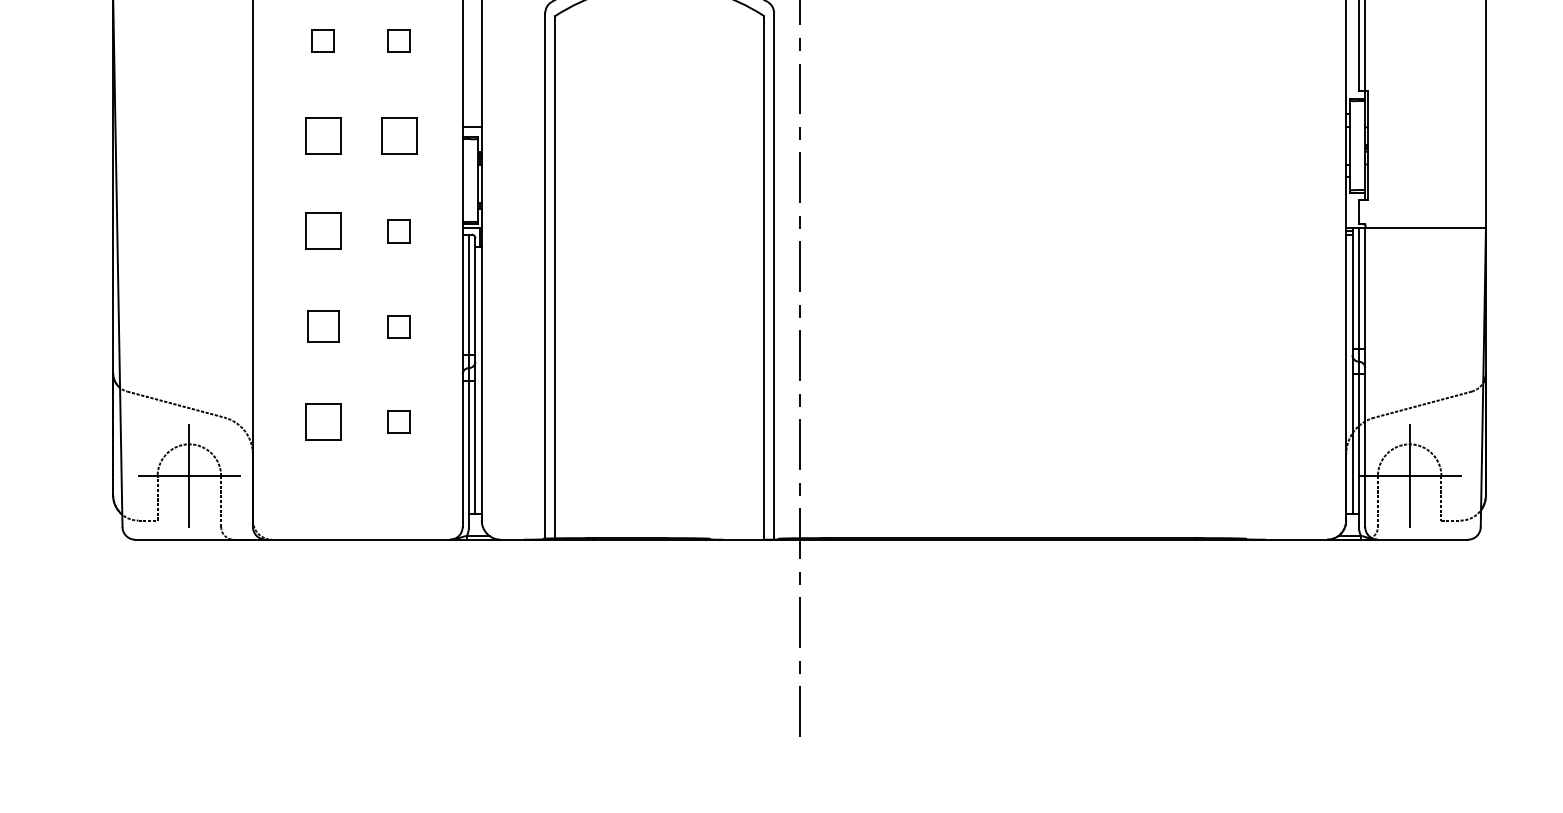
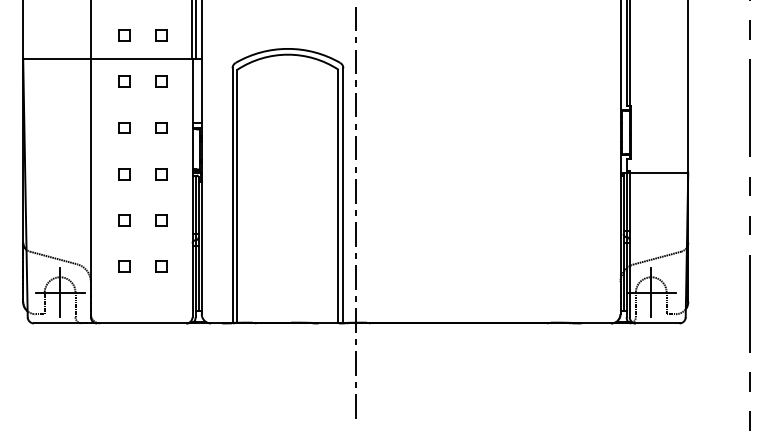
part: (322, 135) -> (124, 127), size x0.62
part: (398, 135) -> (161, 127), size x0.62
part: (322, 232) -> (124, 174), size x0.62
part: (322, 327) -> (124, 220), size x0.71
part: (322, 422) -> (124, 266), size x0.62

